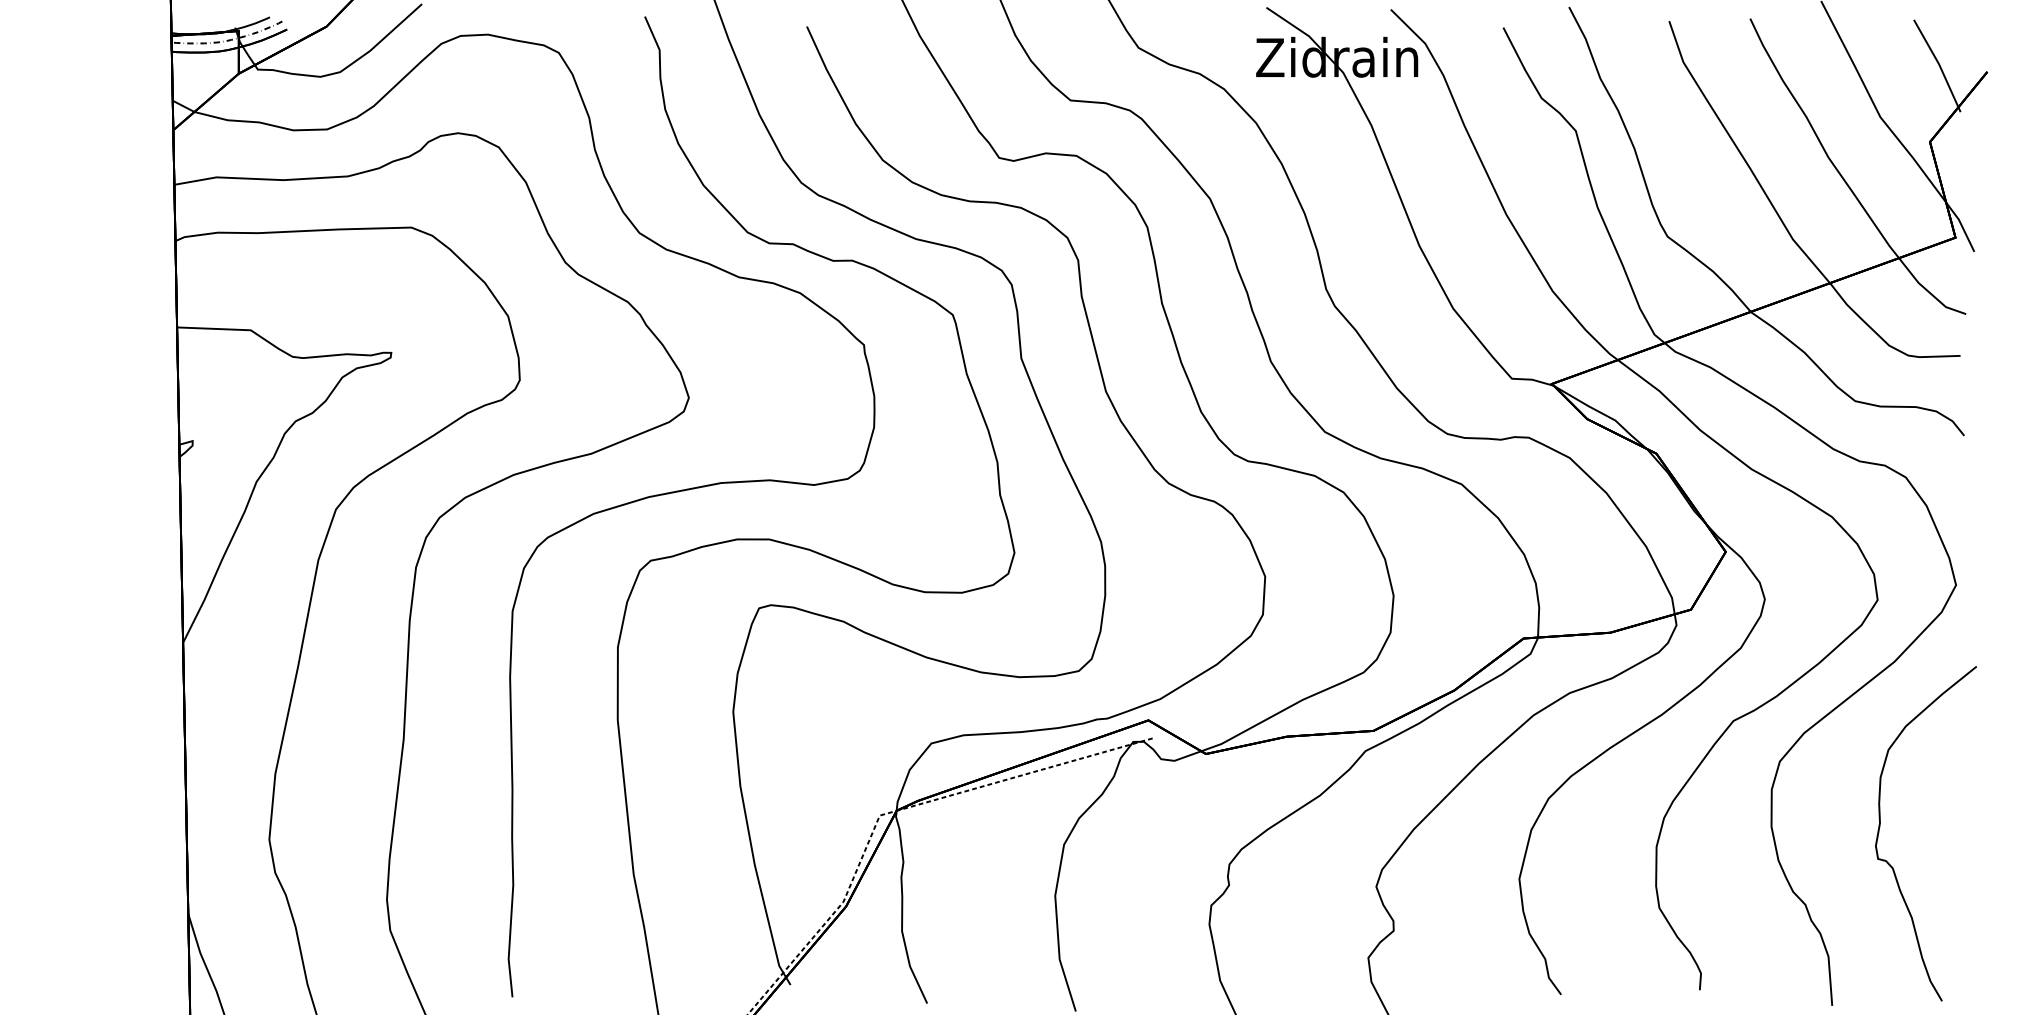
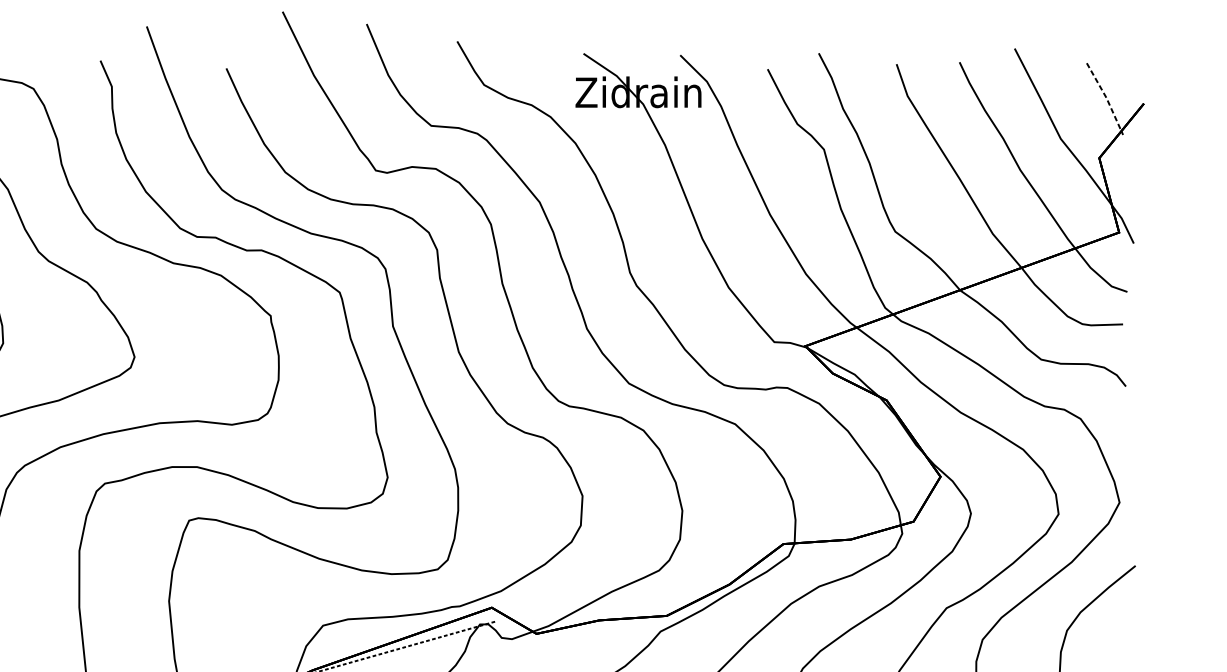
line: (1939, 64) -> (1106, 97), solid -> dashed

